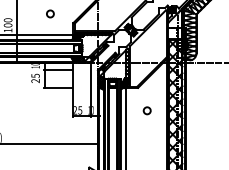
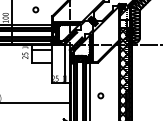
circle: (146, 110) -> (100, 95), moved

